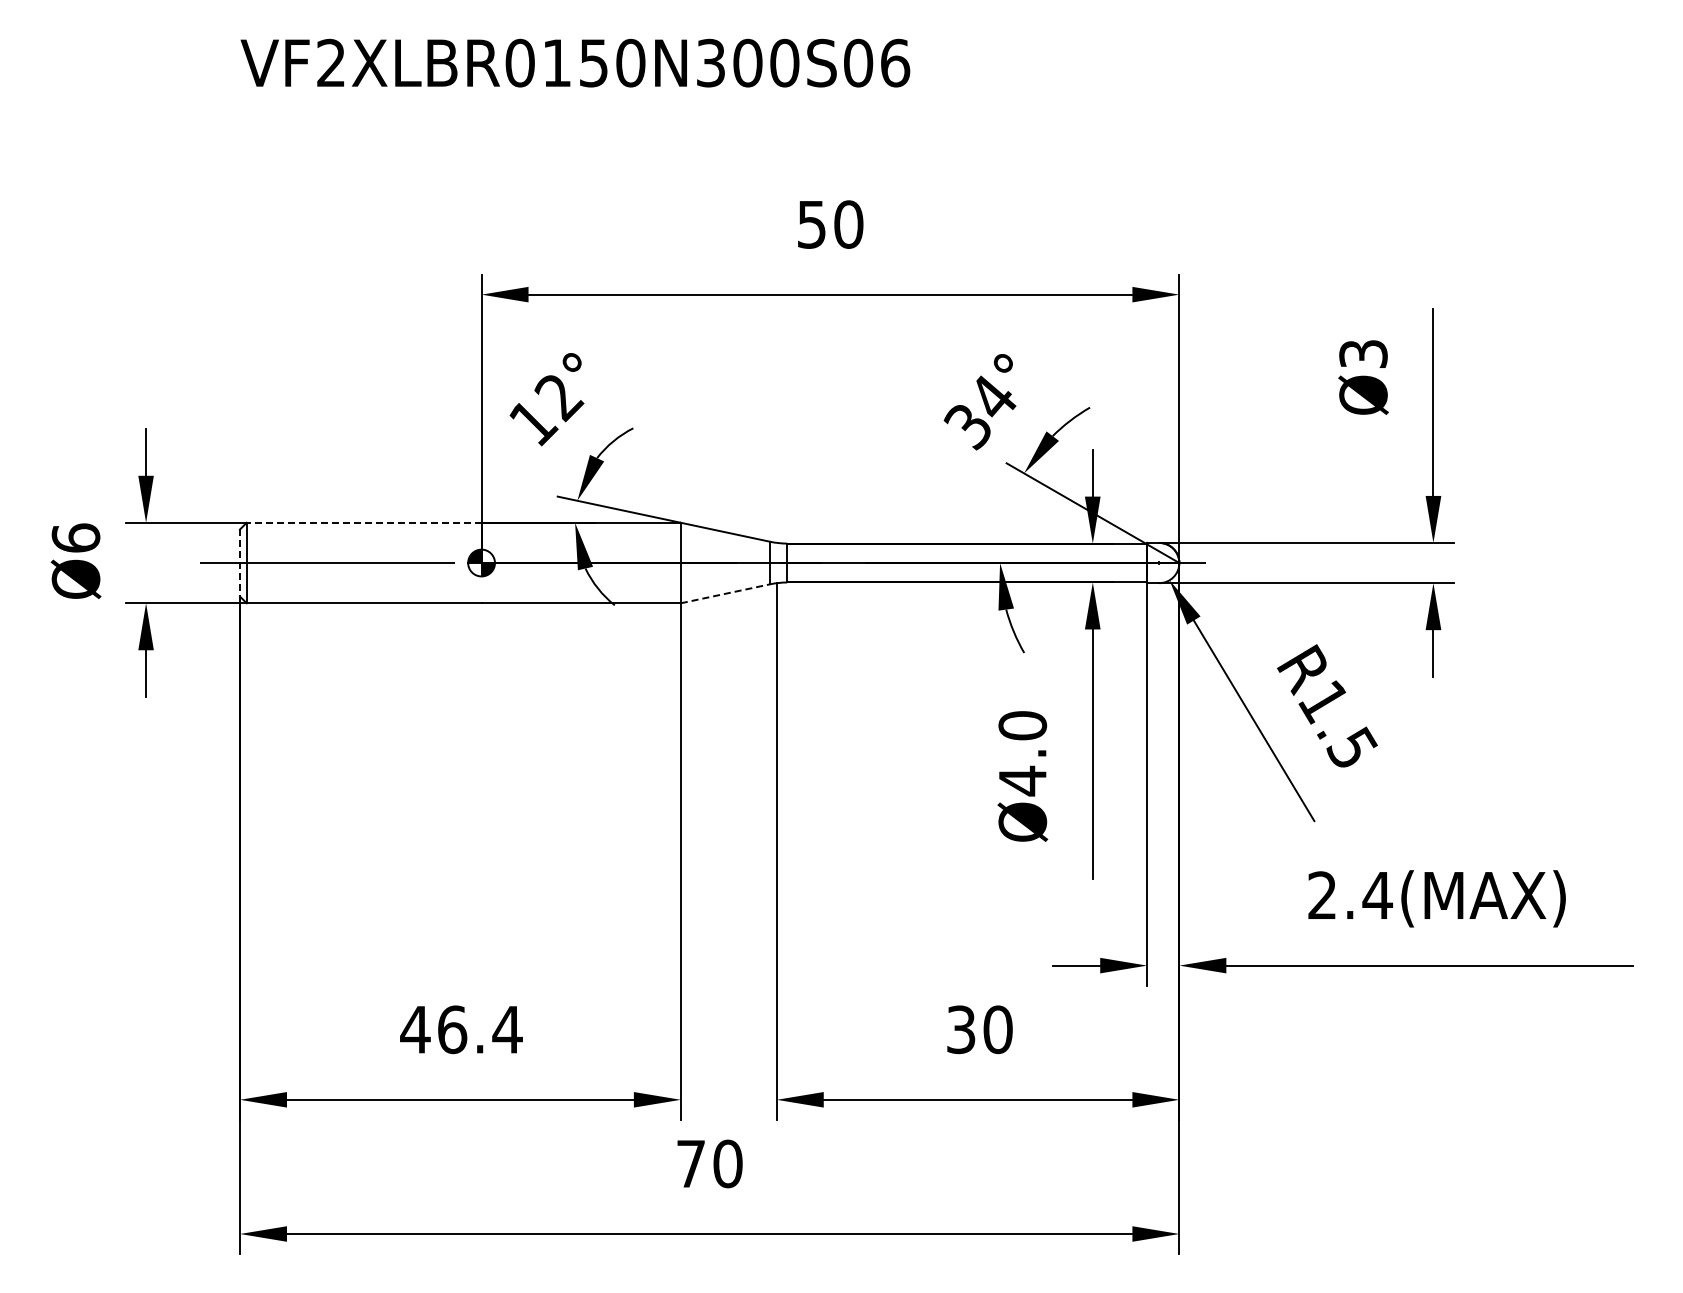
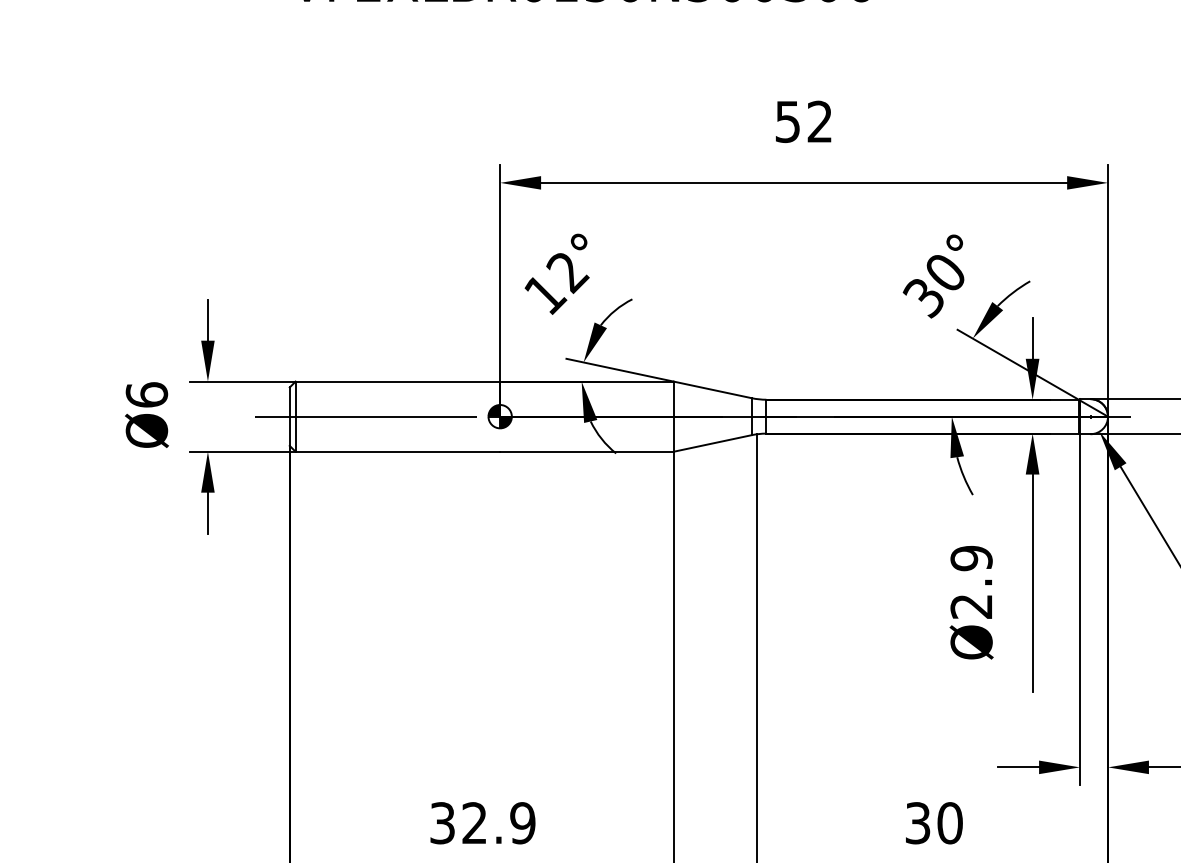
text: (848, 224) -> (819, 121), 50 -> 52
text: (993, 396) -> (946, 271), 34° -> 30°
line: (363, 522) -> (397, 381), dashed -> solid
line: (240, 563) -> (290, 417), dashed -> solid
line: (725, 593) -> (712, 443), dashed -> solid
text: (1022, 753) -> (971, 582), Ø4.0 -> Ø2.9
text: (461, 1029) -> (482, 823), 46.4 -> 32.9

